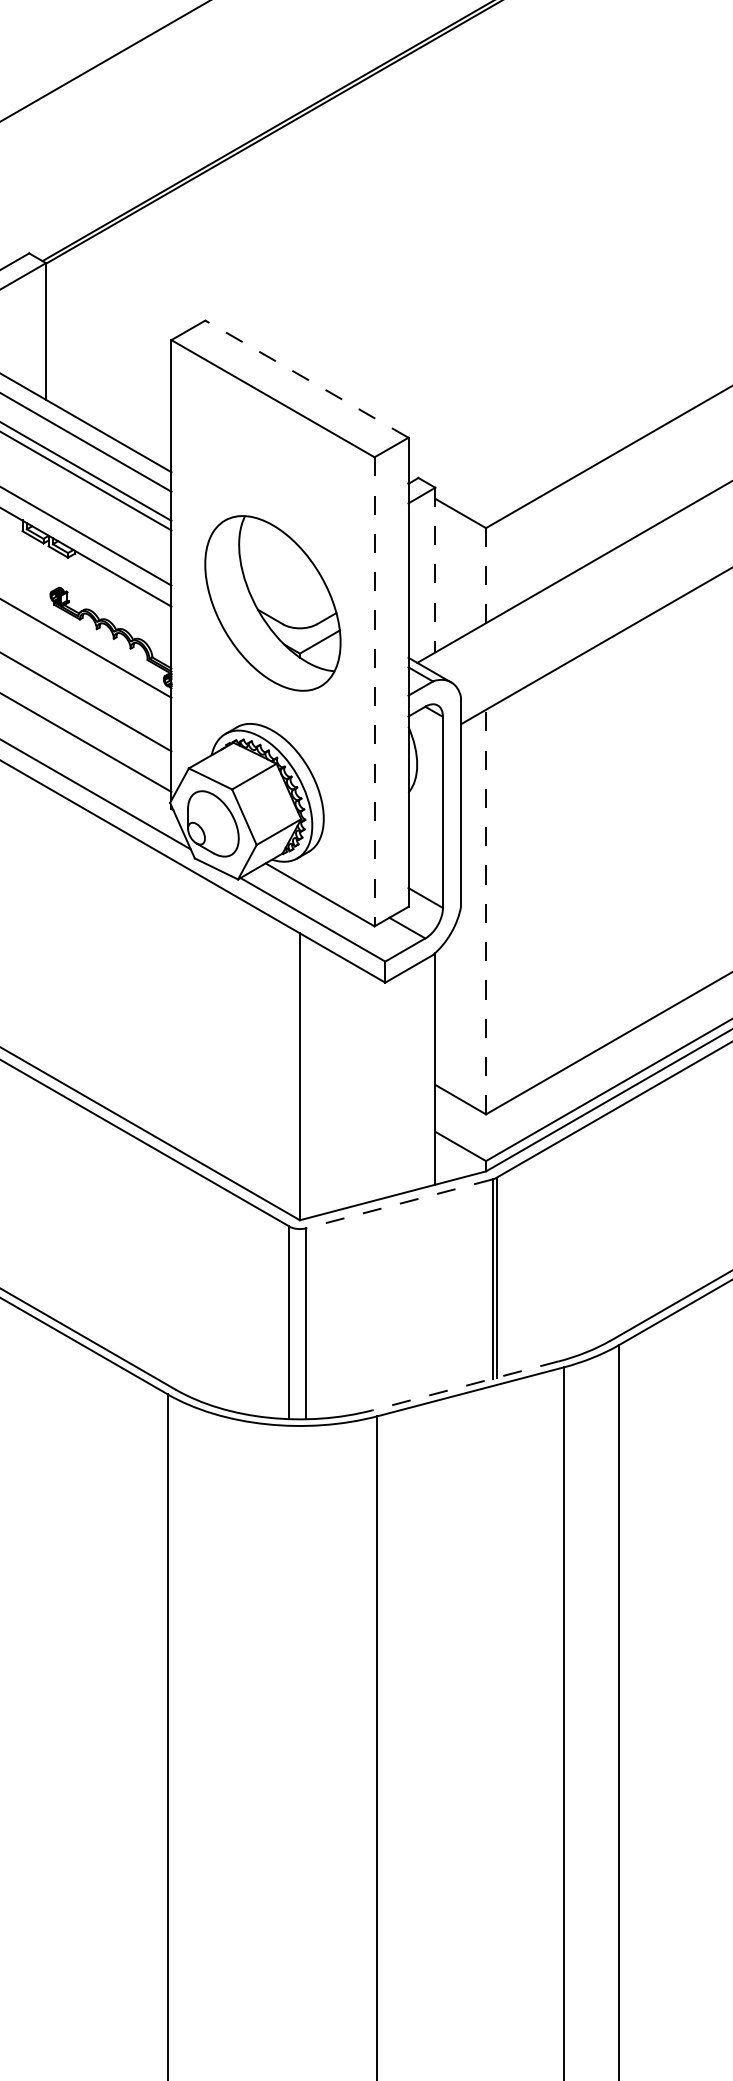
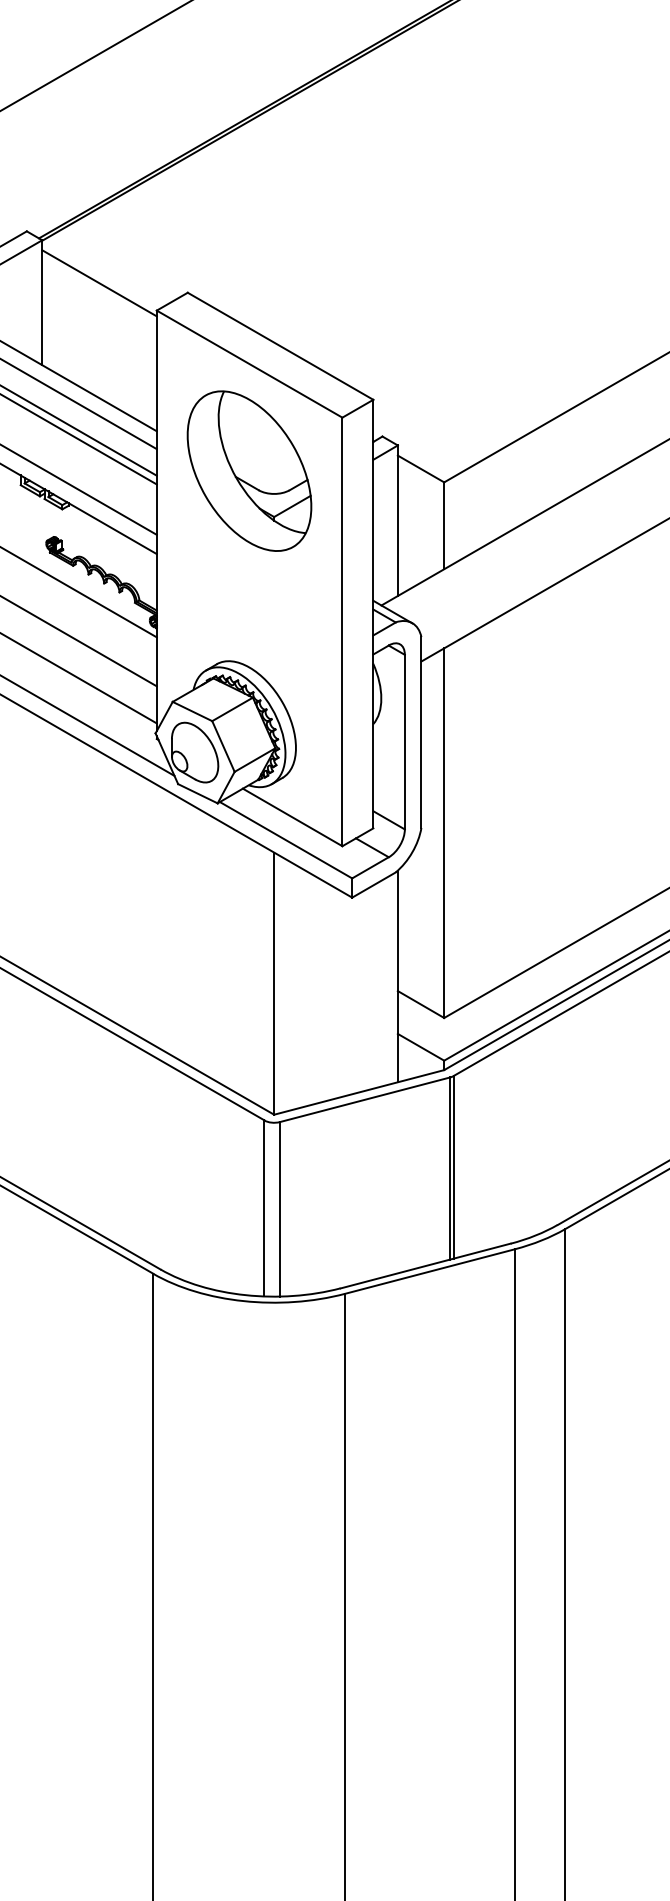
line: (108, 310) -> (99, 283), added
line: (306, 379) -> (280, 346), dashed -> solid
line: (434, 570) -> (397, 521), dashed -> solid
line: (486, 575) -> (444, 525), dashed -> solid
part: (272, 602) -> (249, 470), moved
line: (374, 692) -> (342, 632), dashed -> solid
line: (486, 912) -> (444, 833), dashed -> solid
line: (399, 1203) -> (365, 1099), dashed -> solid
line: (465, 1386) -> (425, 1266), dashed -> solid

